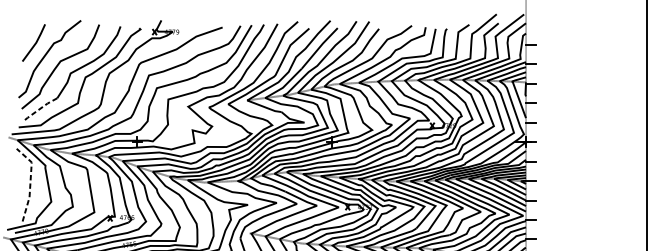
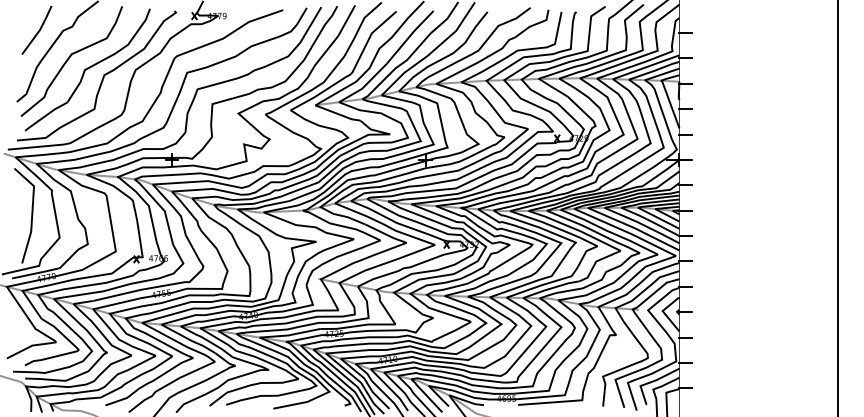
line: (40, 108) -> (45, 116), dashed -> solid
line: (30, 182) -> (32, 212), dashed -> solid

